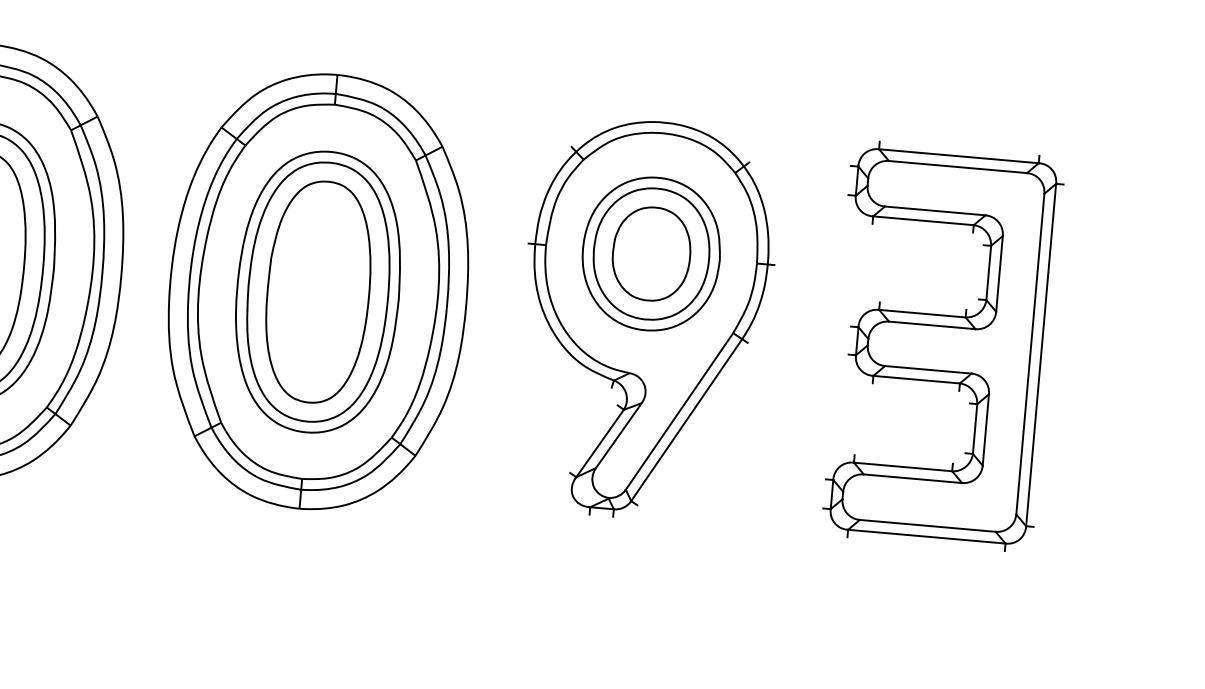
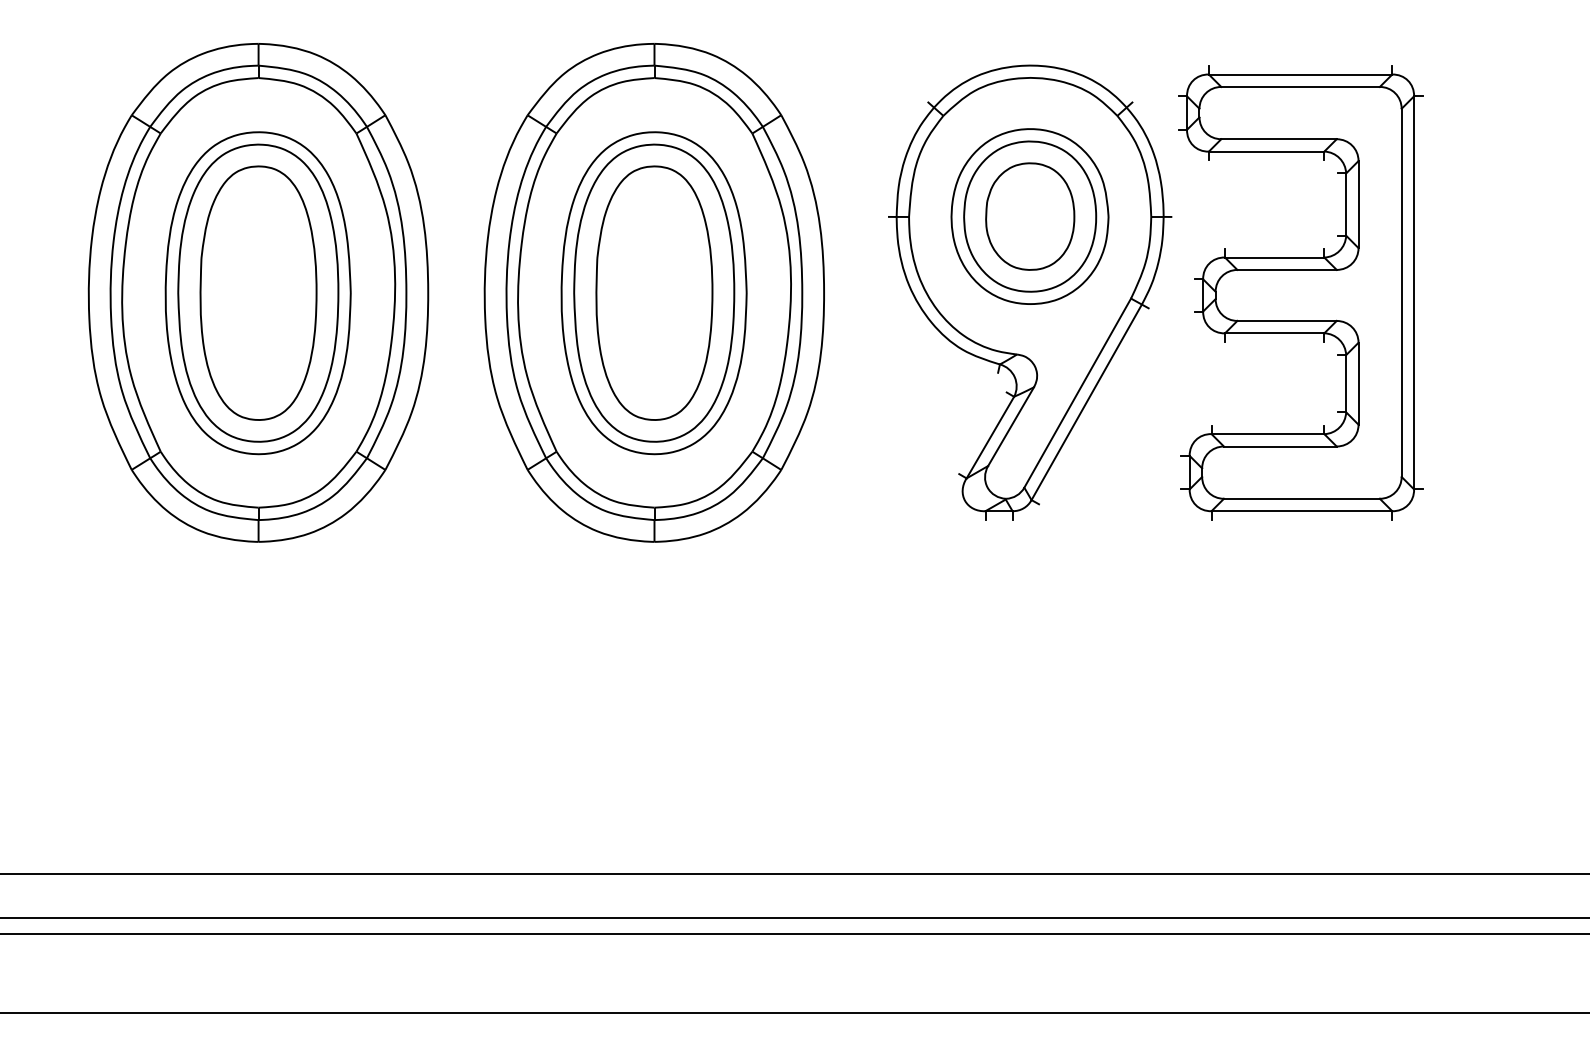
part: (942, 346) -> (1300, 292), moved

